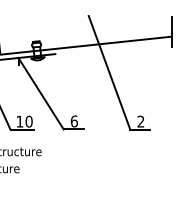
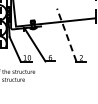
line: (108, 71) -> (66, 34), solid -> dashed

